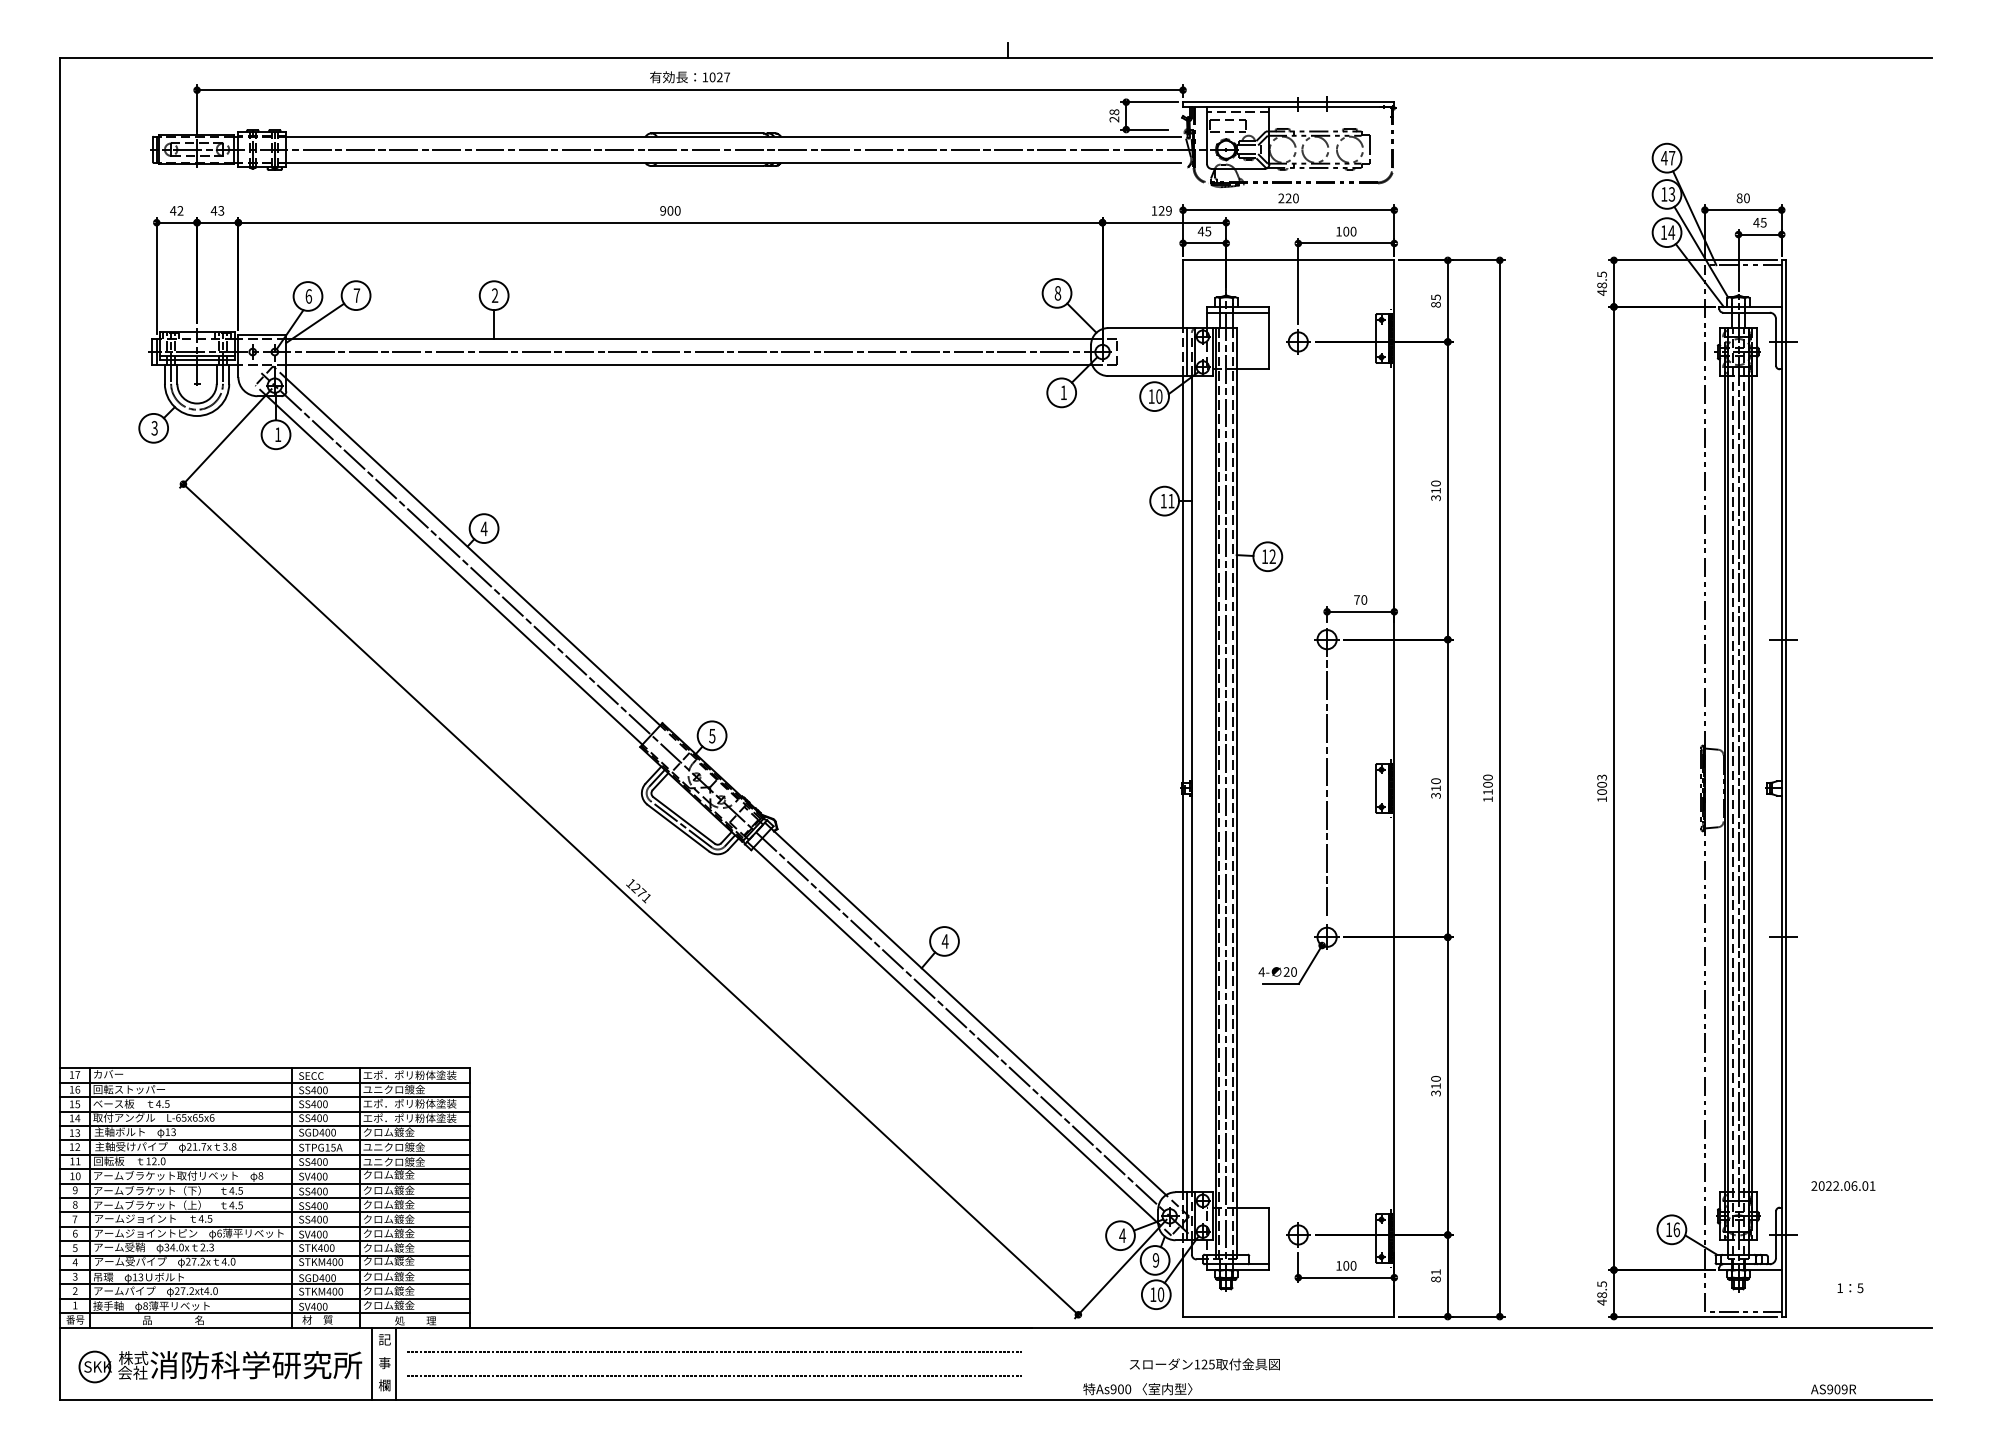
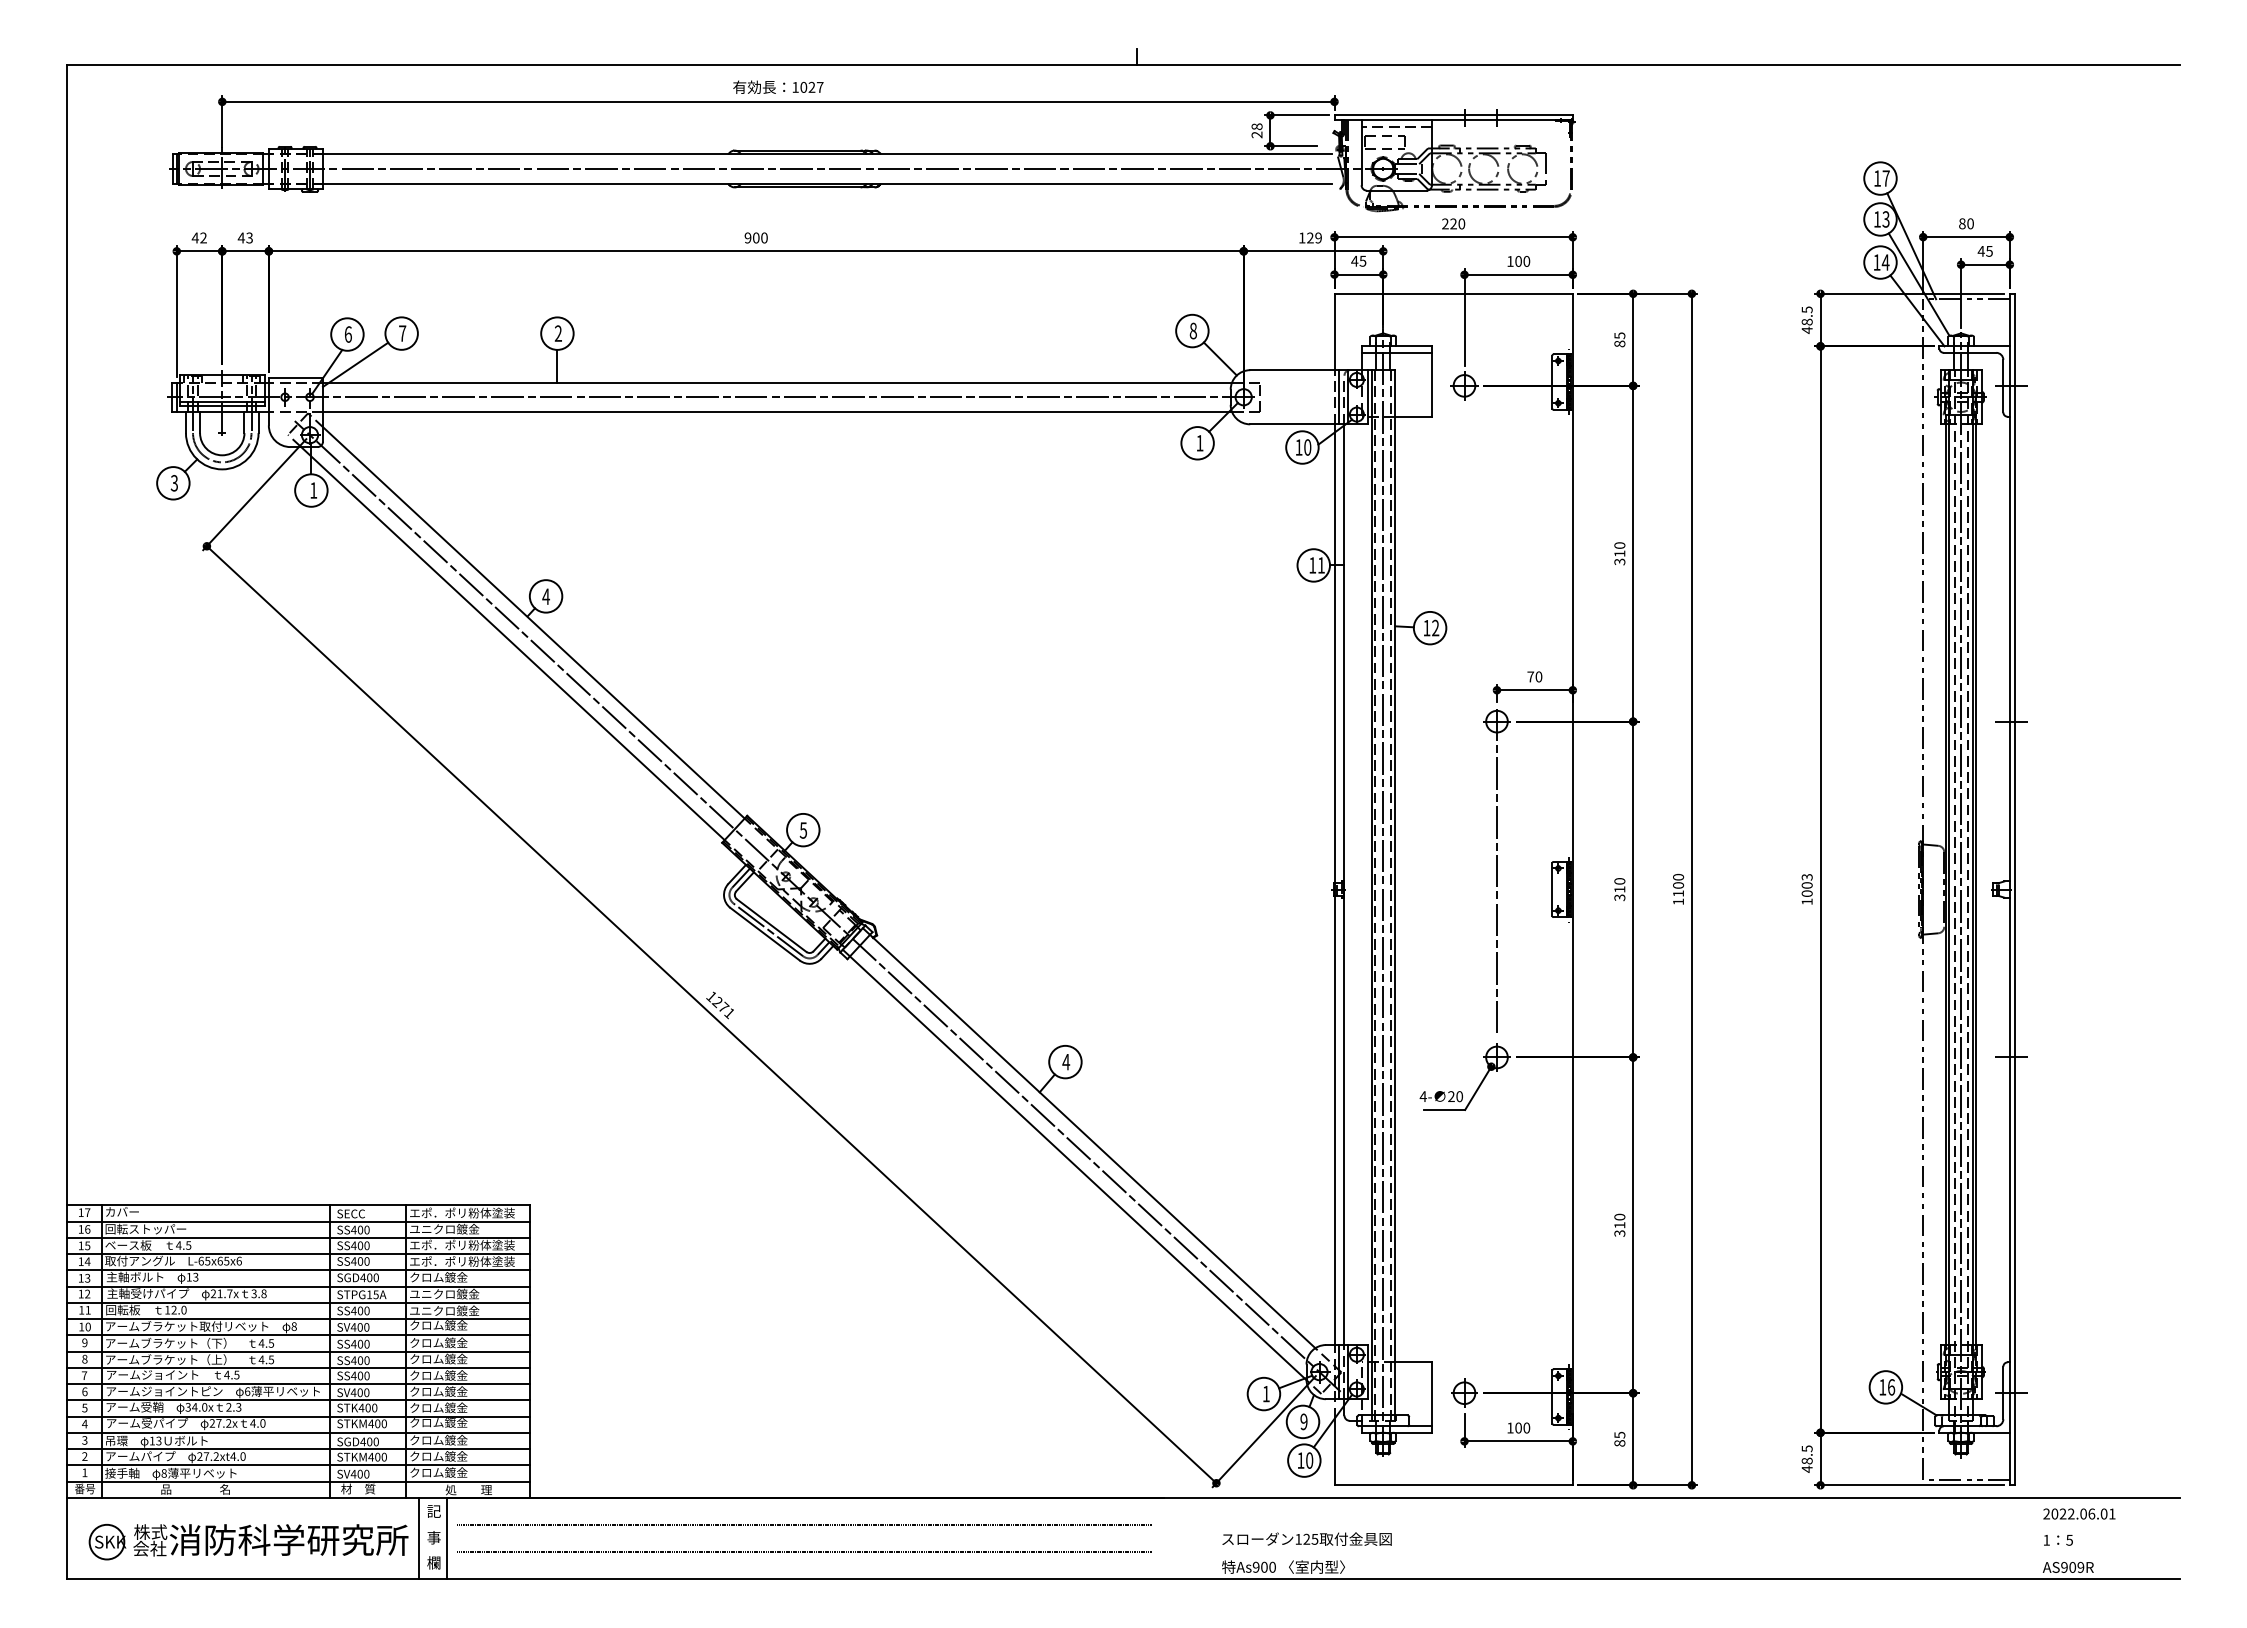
text: (1664, 158) -> (1877, 178), 47 -> 17
text: (1843, 1185) -> (2079, 1513), moved
text: (1122, 1236) -> (1266, 1394), 4 -> 1
text: (1435, 1271) -> (1619, 1434), 81 -> 85
text: (1850, 1288) -> (2058, 1540), moved
text: (1204, 1363) -> (1306, 1538), moved

